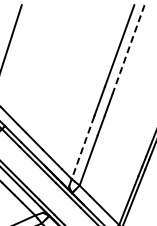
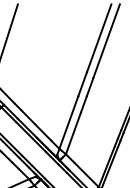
line: (128, 50) -> (106, 42), dashed -> solid
line: (82, 148) -> (68, 123), dashed -> solid

